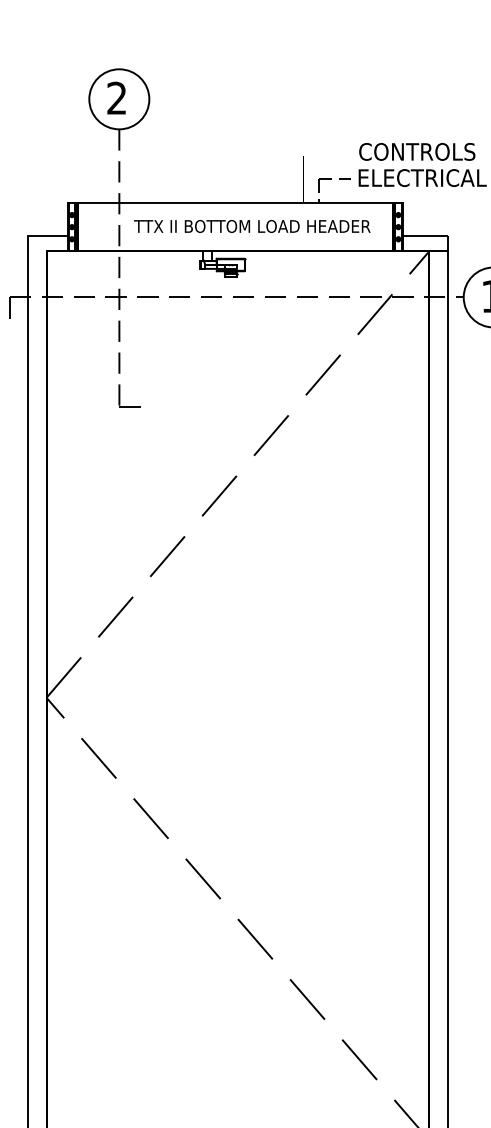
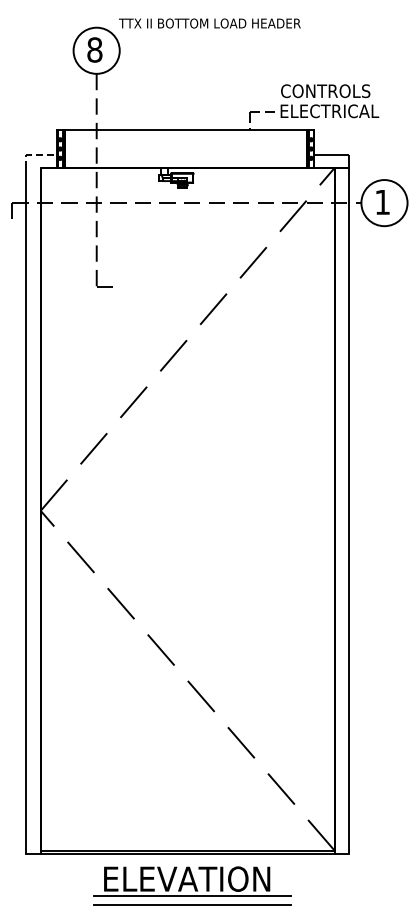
text: (116, 97) -> (94, 49), 2 -> 8
text: (251, 226) -> (209, 23), moved
line: (39, 235) -> (35, 155), solid -> dashed

